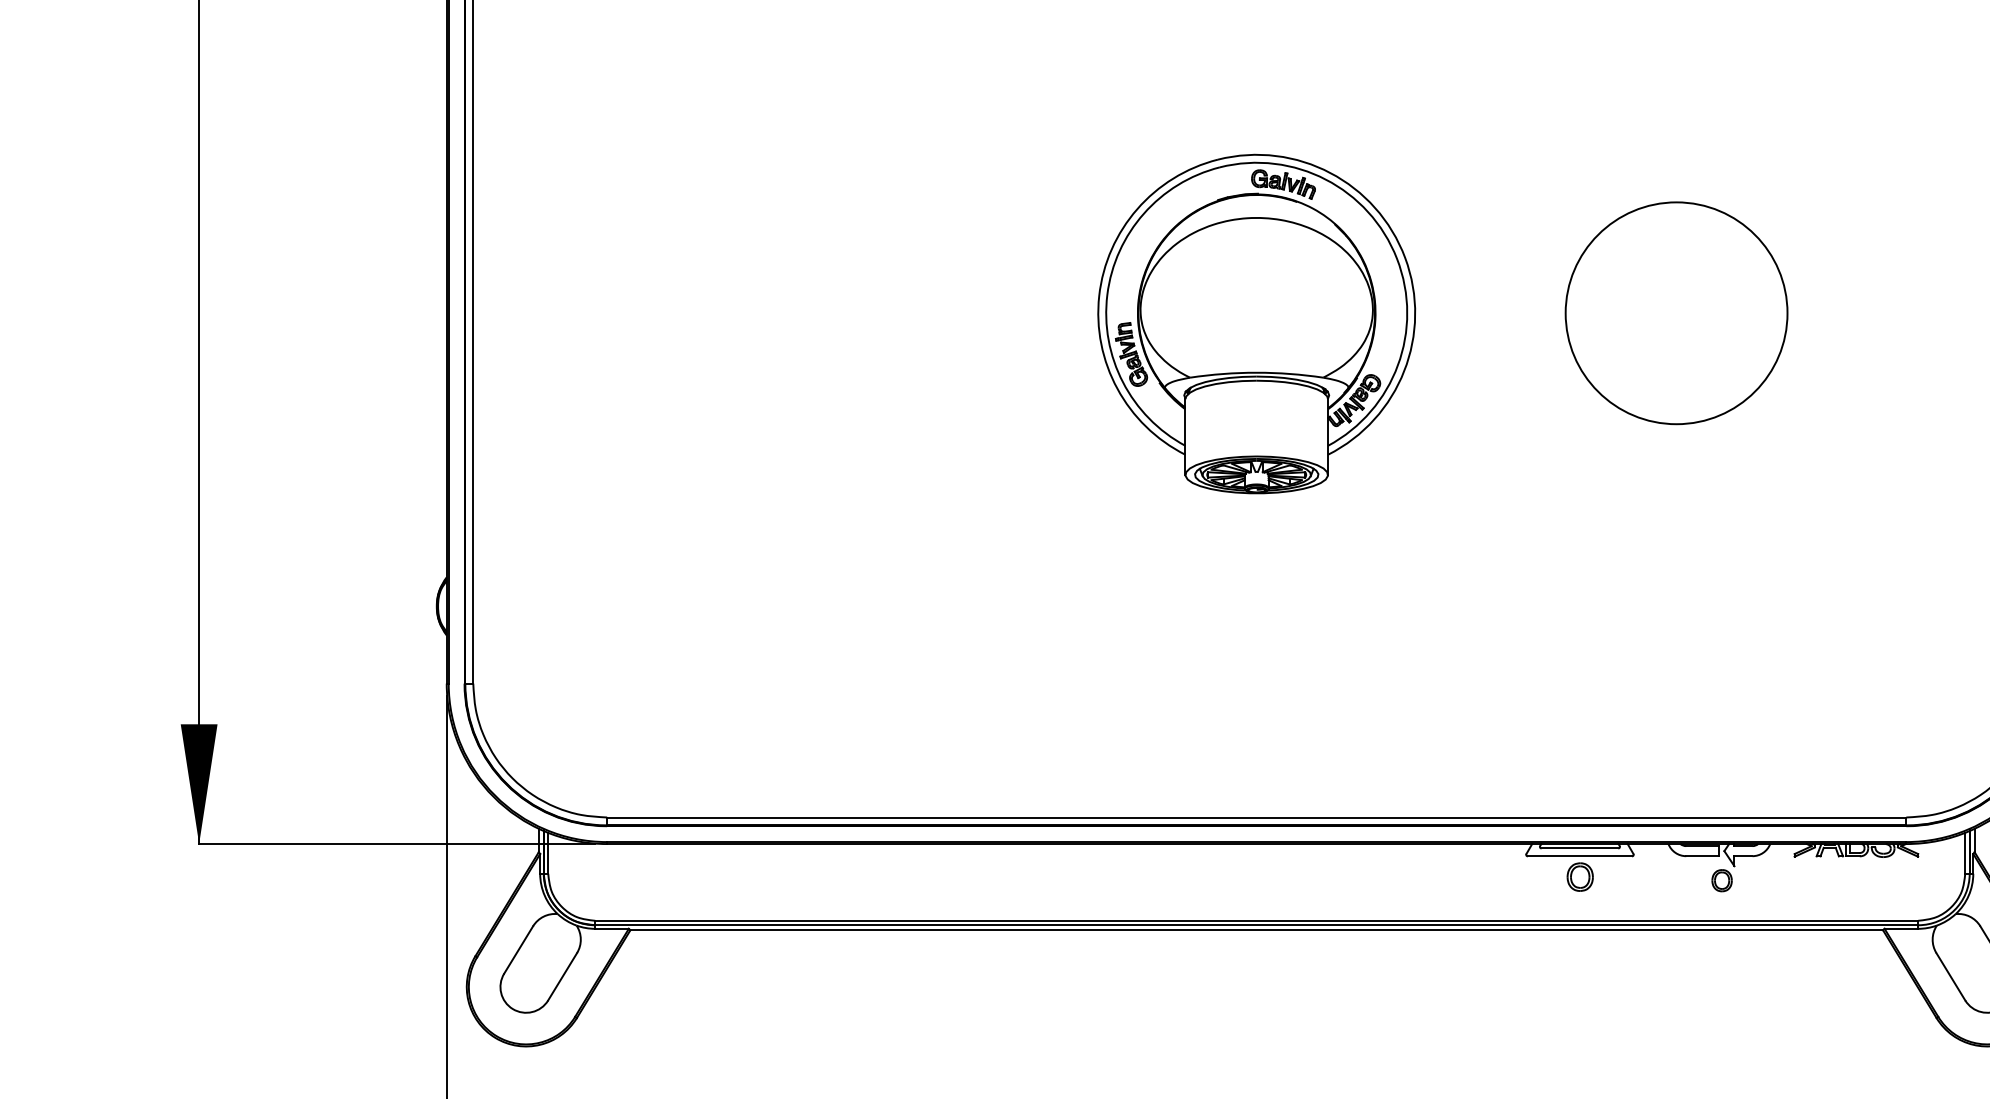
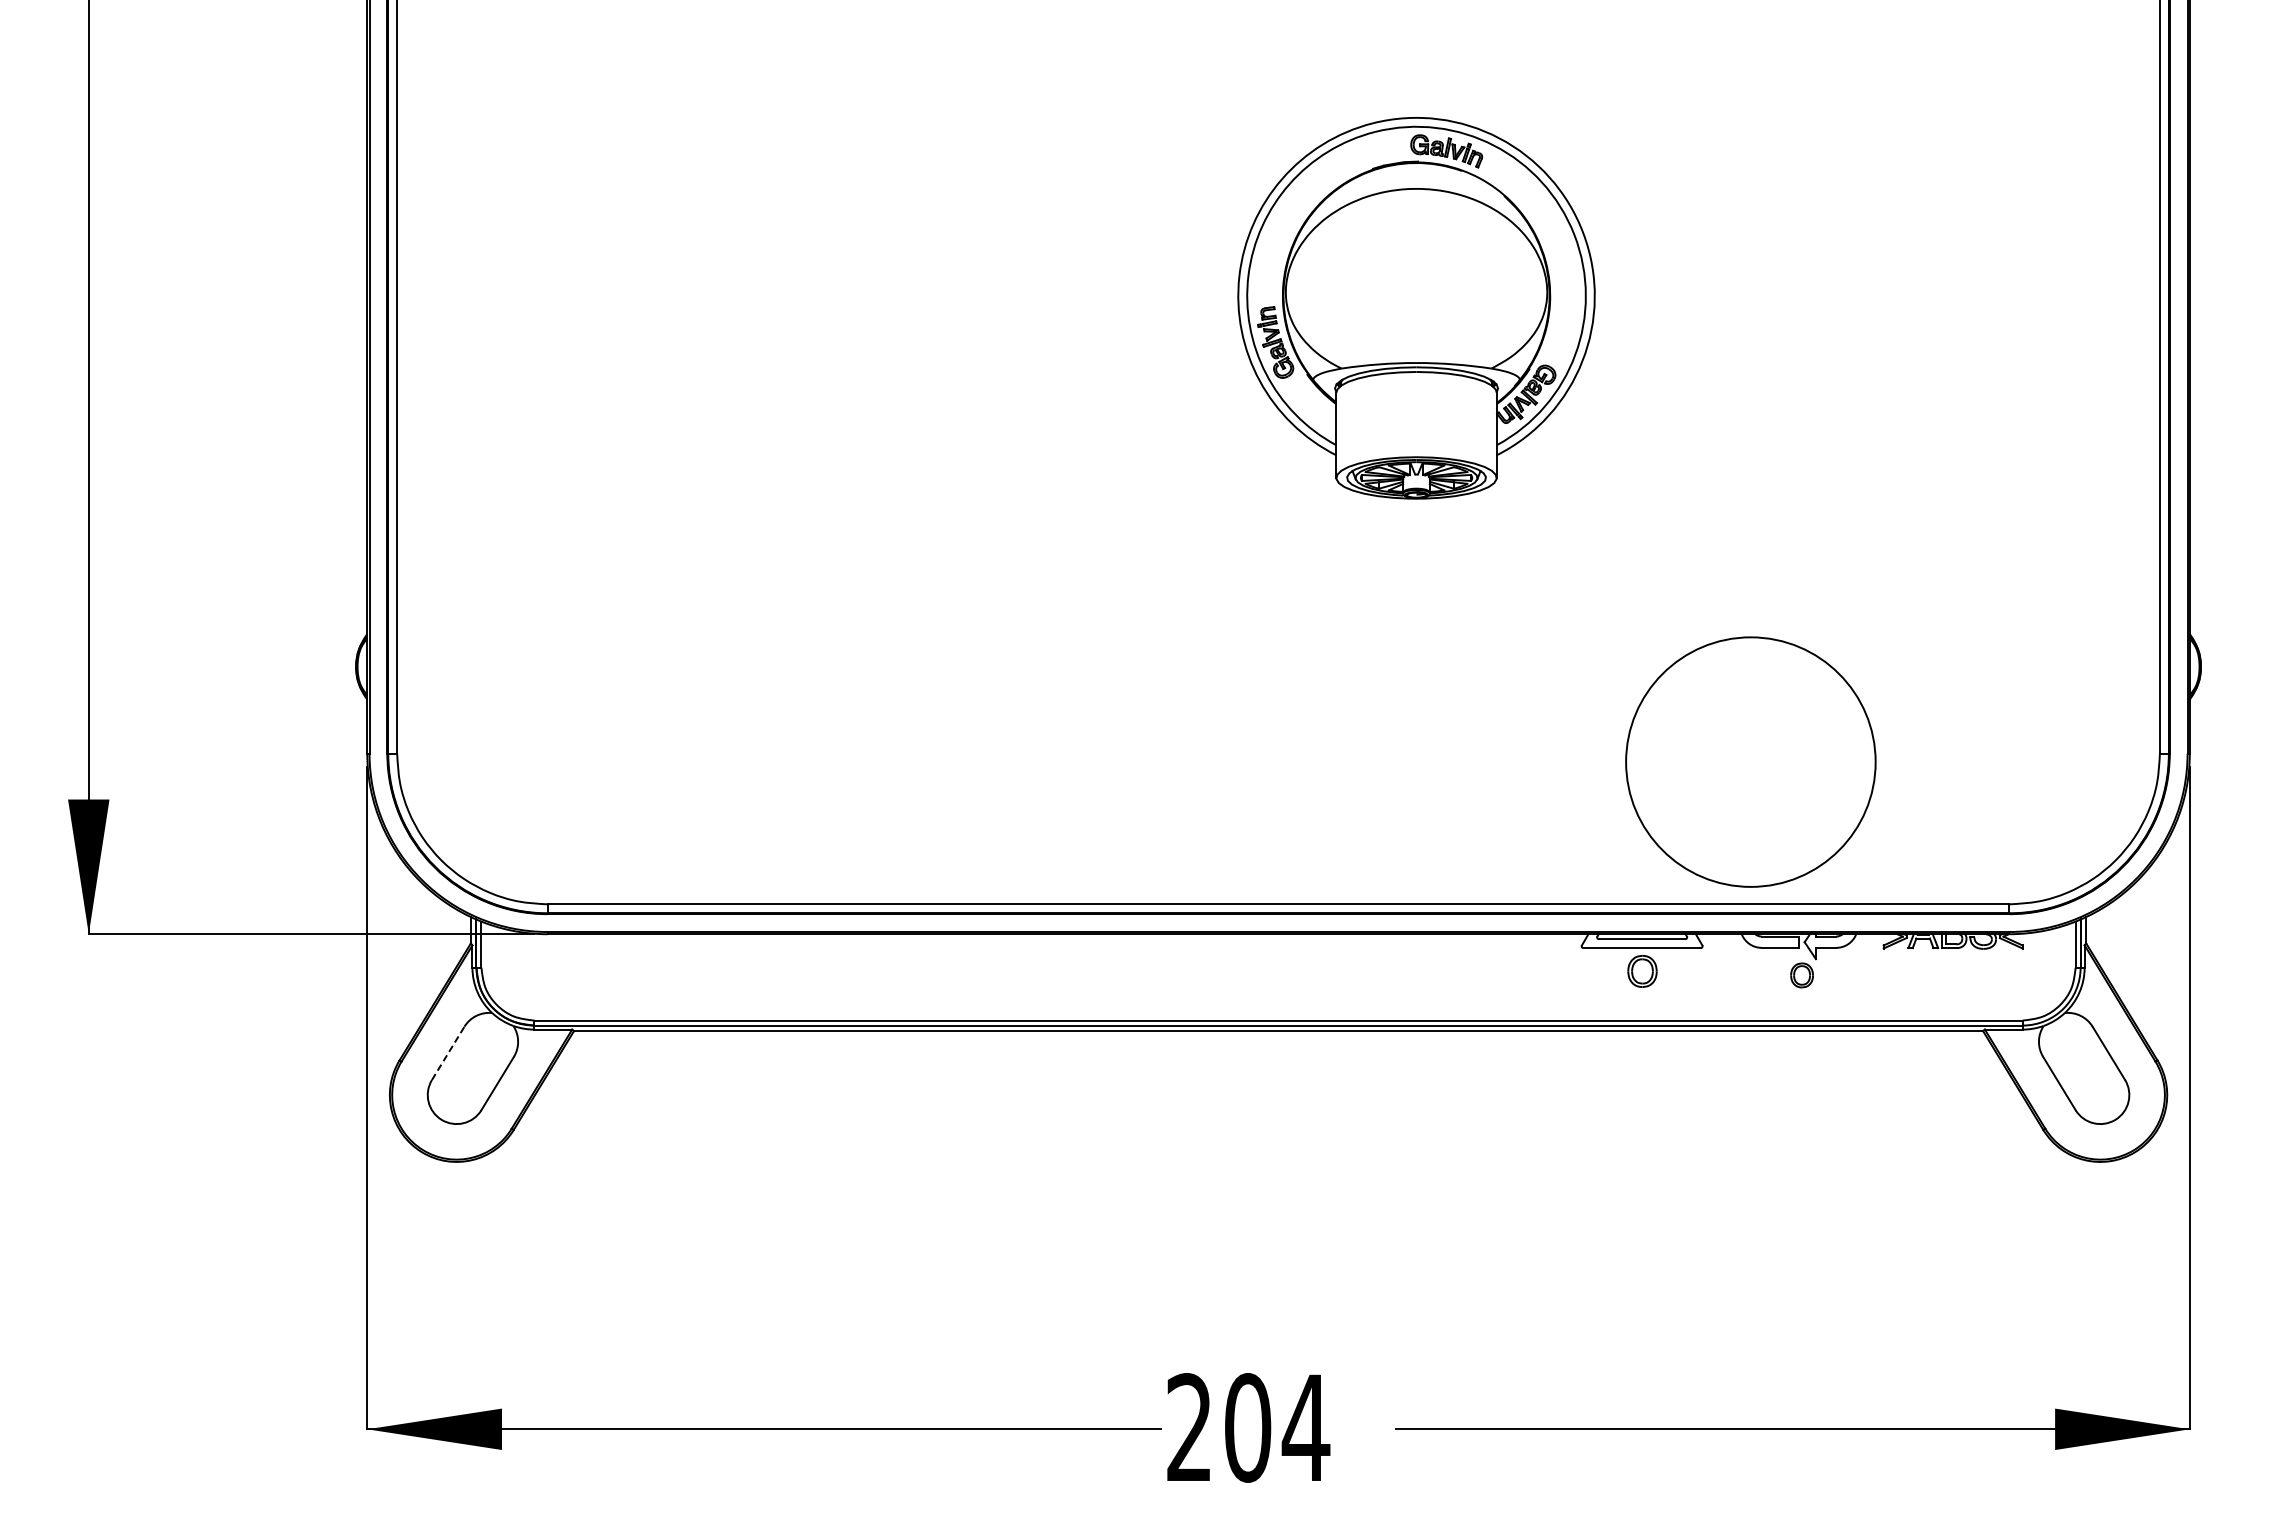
circle: (1676, 312) -> (1750, 761), moved
part: (1256, 324) -> (1416, 308), moved
line: (518, 949) -> (448, 1052), solid -> dashed

